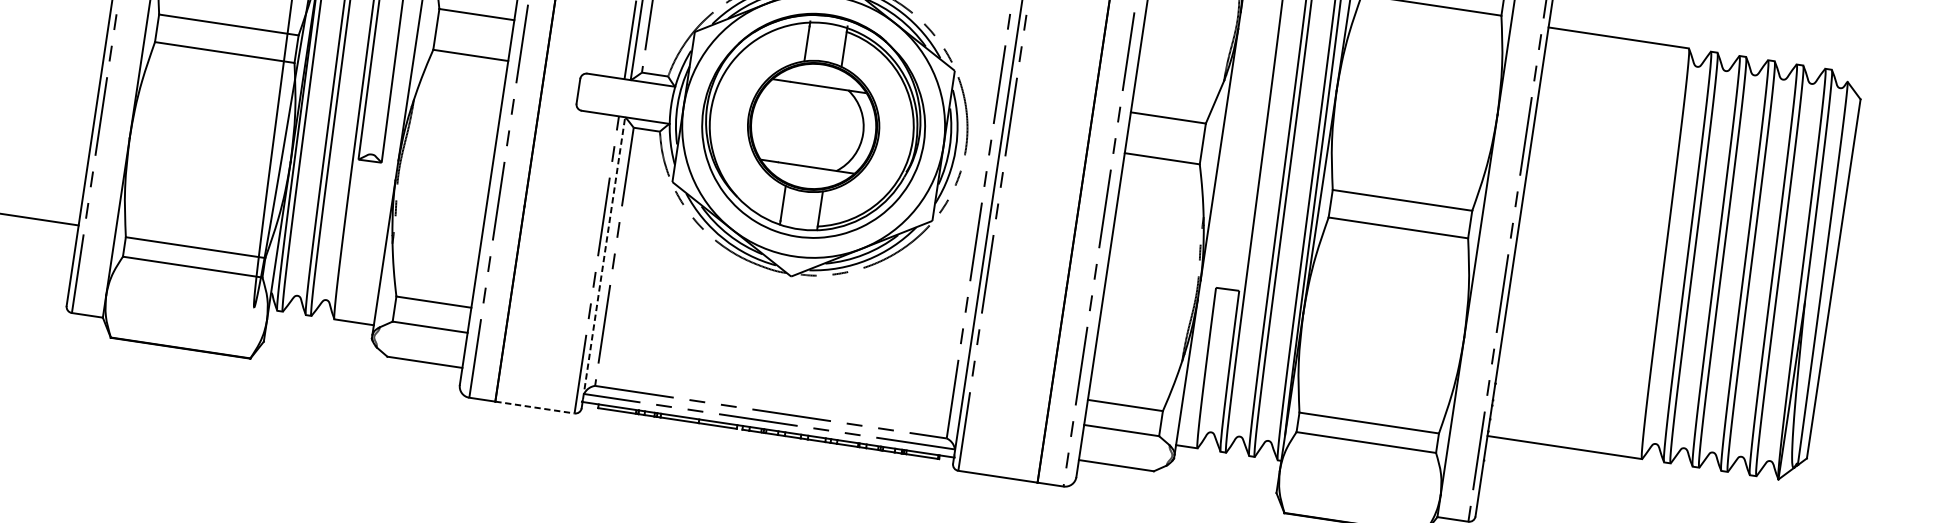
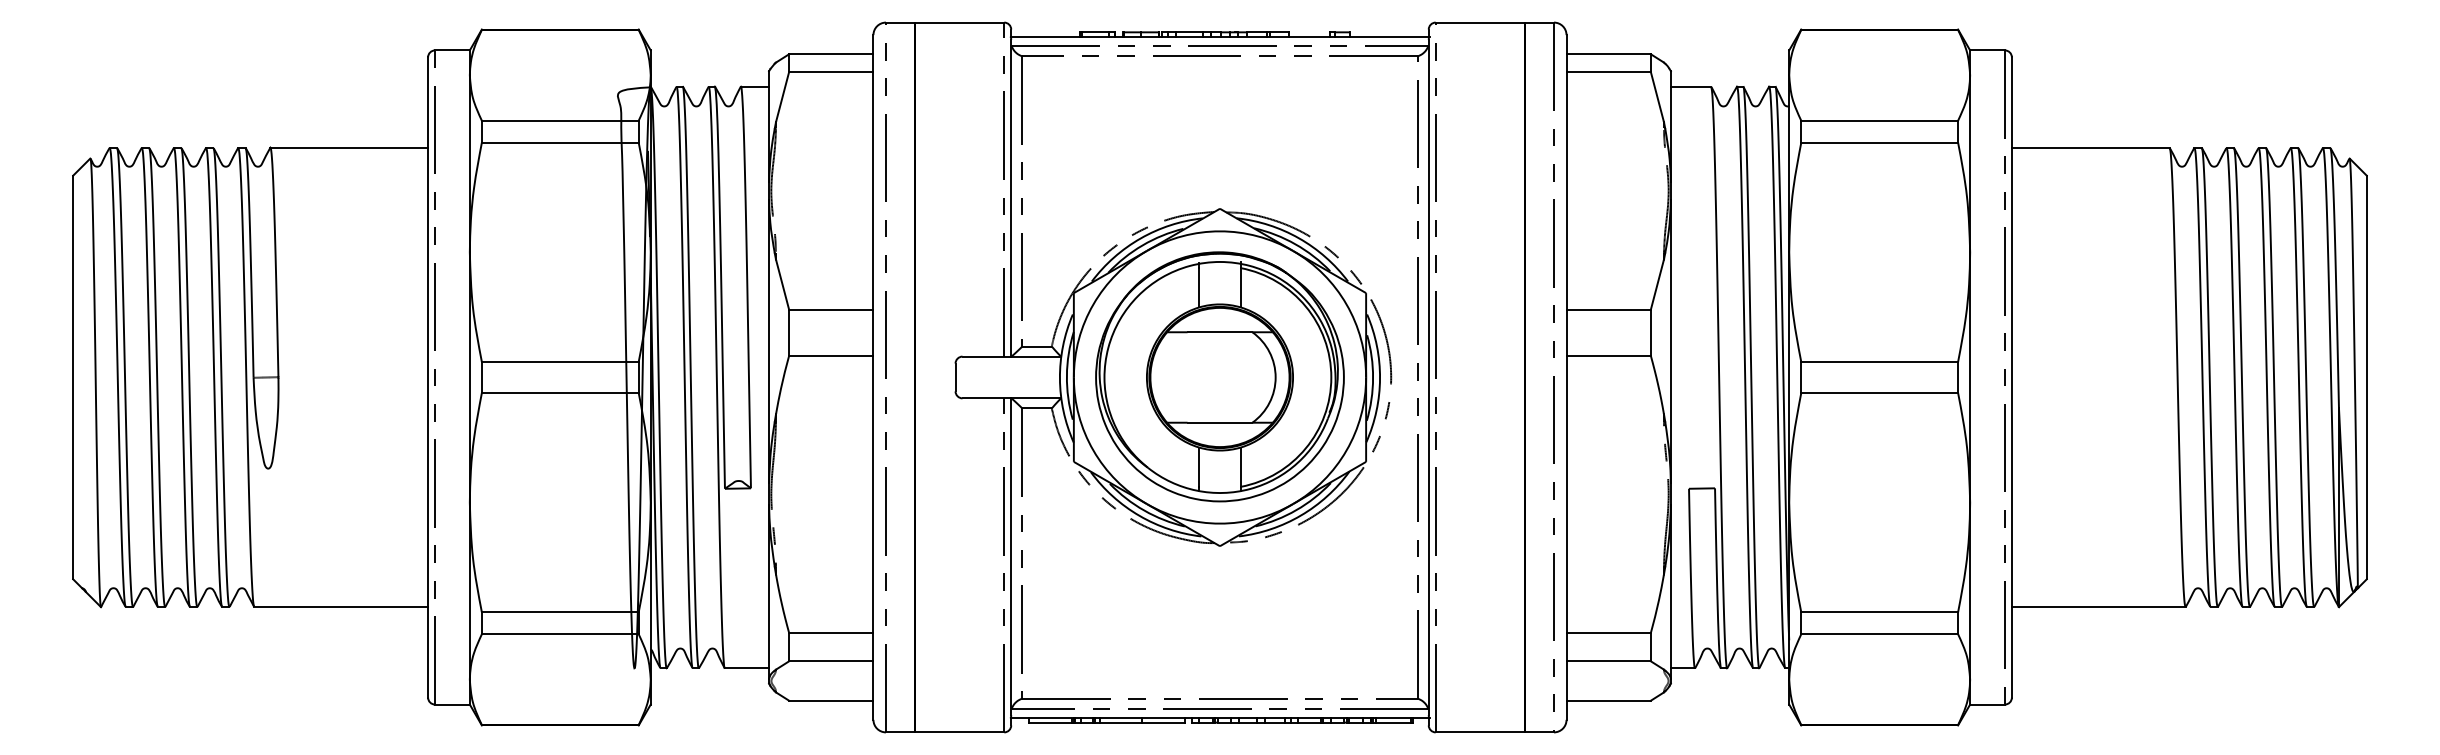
line: (604, 257) -> (1011, 556), dashed -> solid
line: (534, 407) -> (959, 732), dashed -> solid

